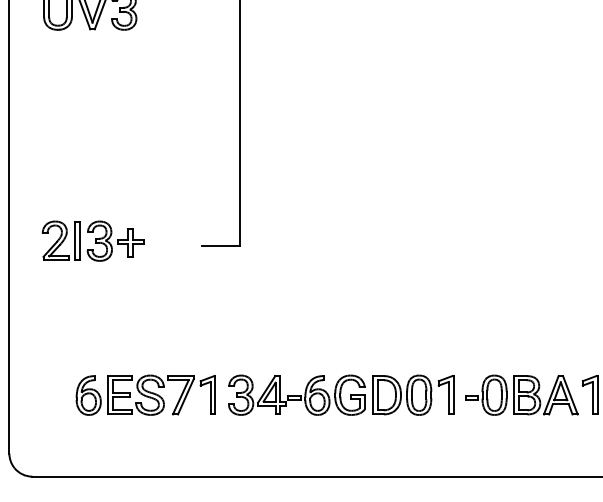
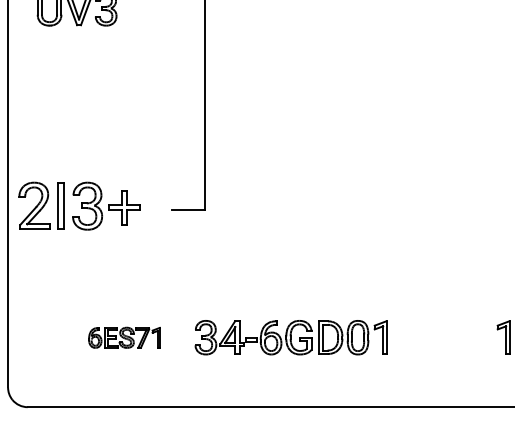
part: (93, 240) -> (79, 205), size x1.4
part: (145, 395) -> (124, 337), size x0.6
part: (521, 395) -> (445, 337), removed

